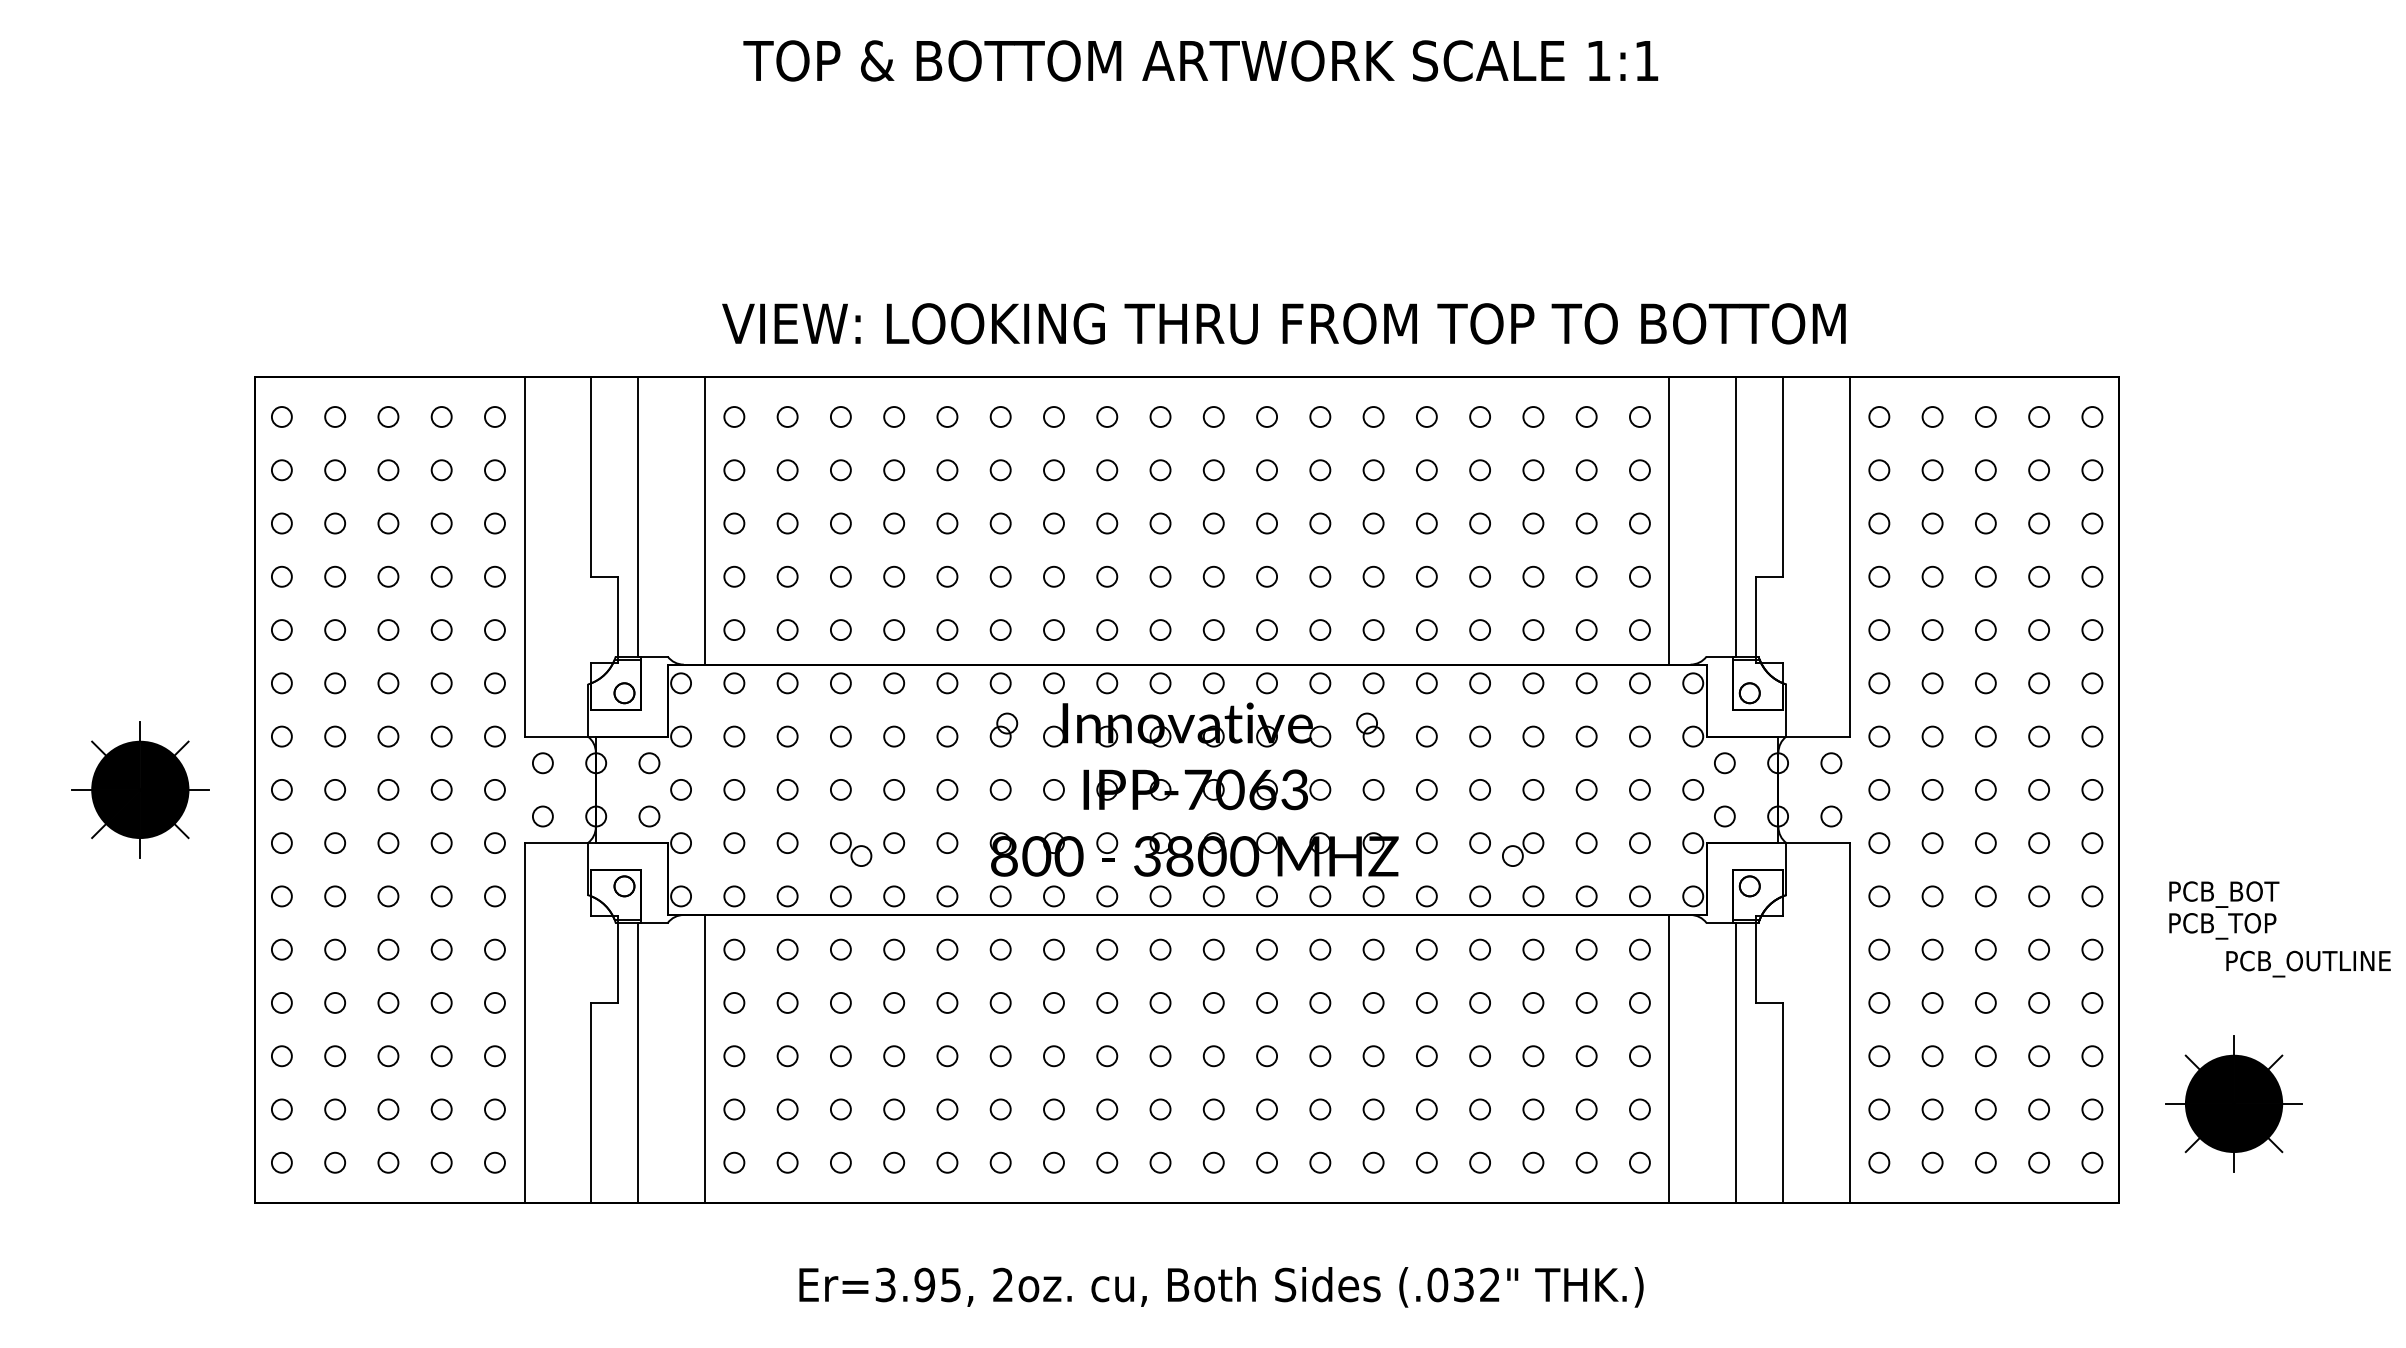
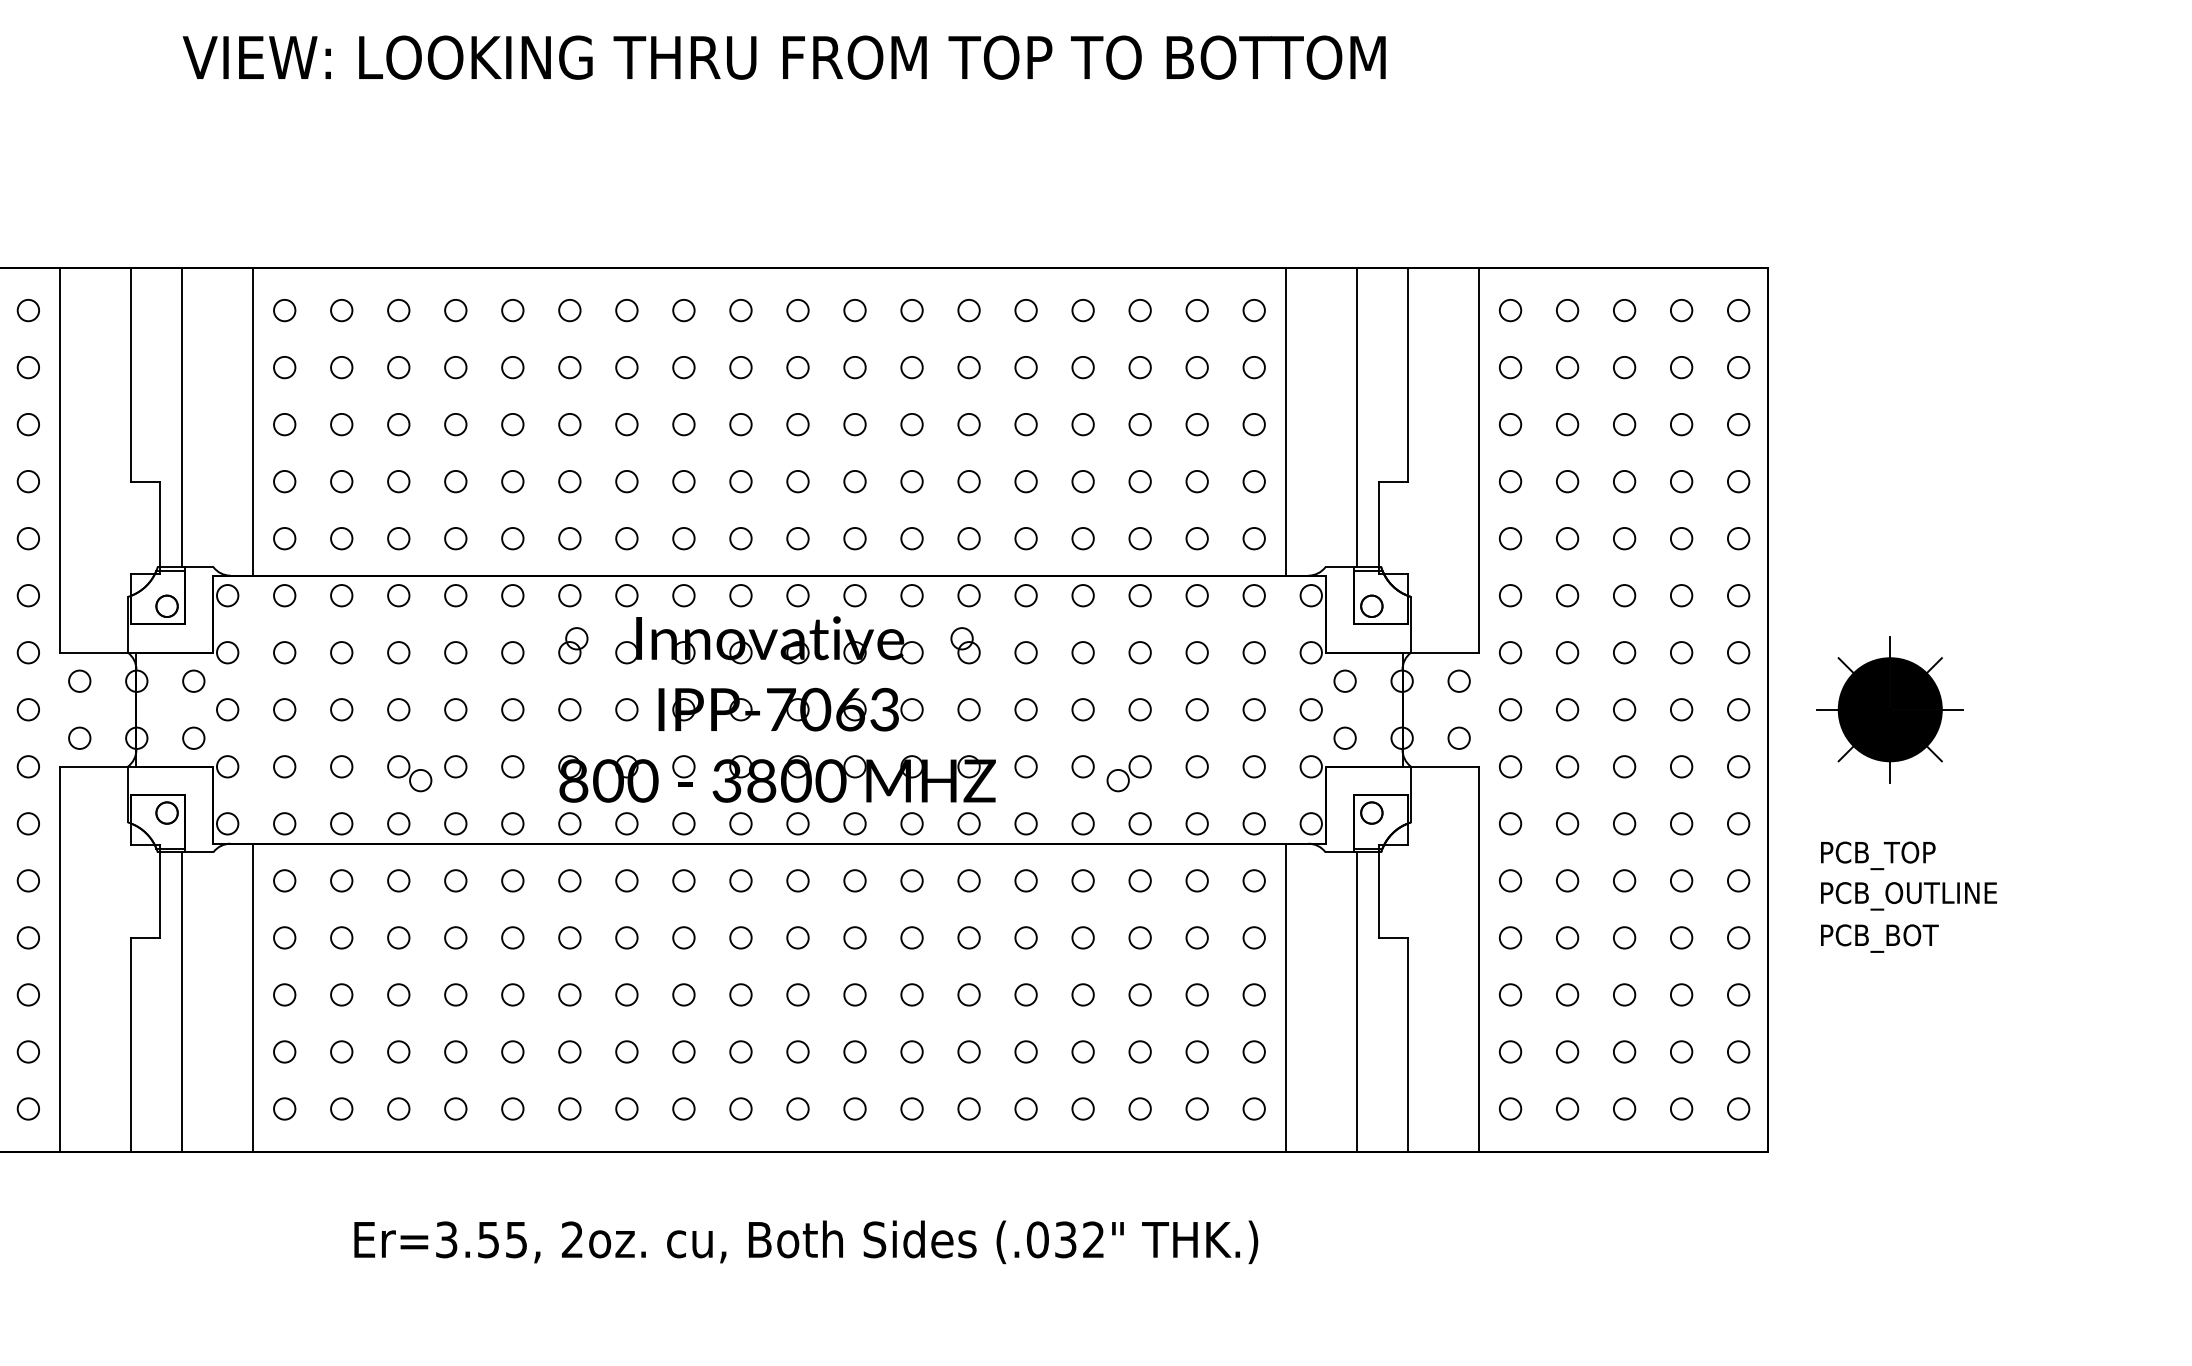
text: (1283, 323) -> (783, 57), moved
text: (2224, 894) -> (1880, 938), moved
text: (2308, 963) -> (1908, 895), moved
part: (2233, 1103) -> (1889, 709), moved
text: (924, 1284) -> (488, 1239), Er=3.95, -> Er=3.55,

